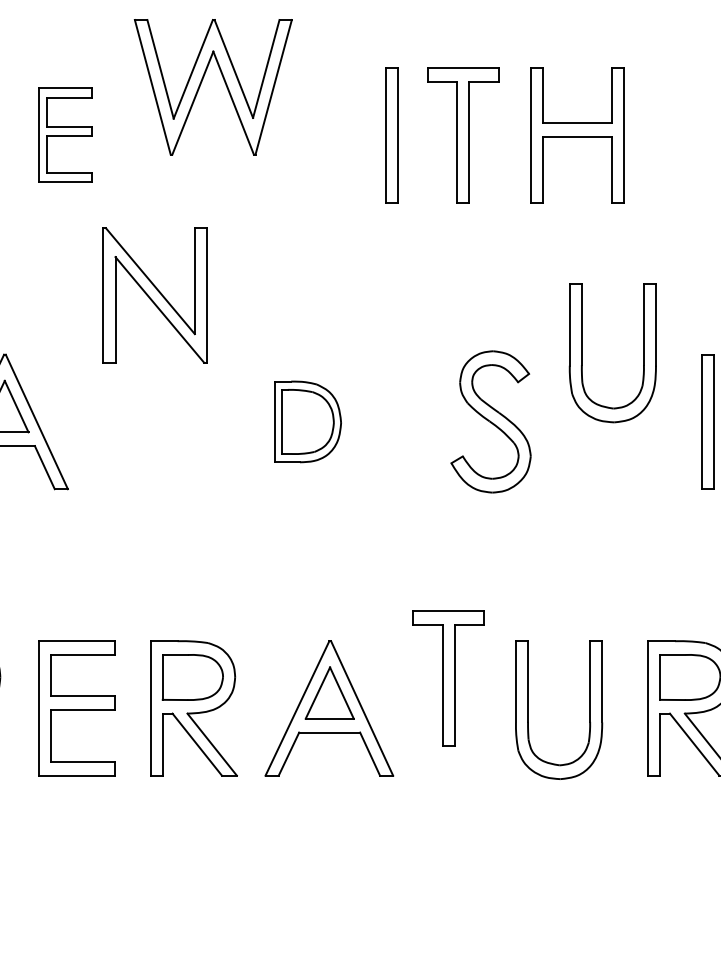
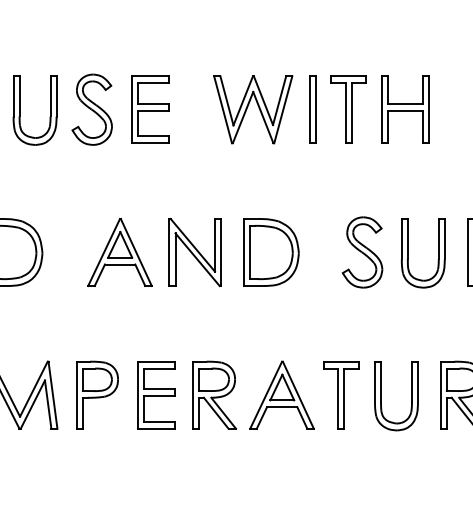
part: (213, 86) -> (253, 109), moved
part: (65, 134) -> (150, 109), size x1.43
part: (153, 295) -> (194, 252), moved
part: (583, 353) -> (408, 253), moved
part: (308, 421) -> (271, 252), size x1.67
part: (448, 678) -> (341, 395), moved

